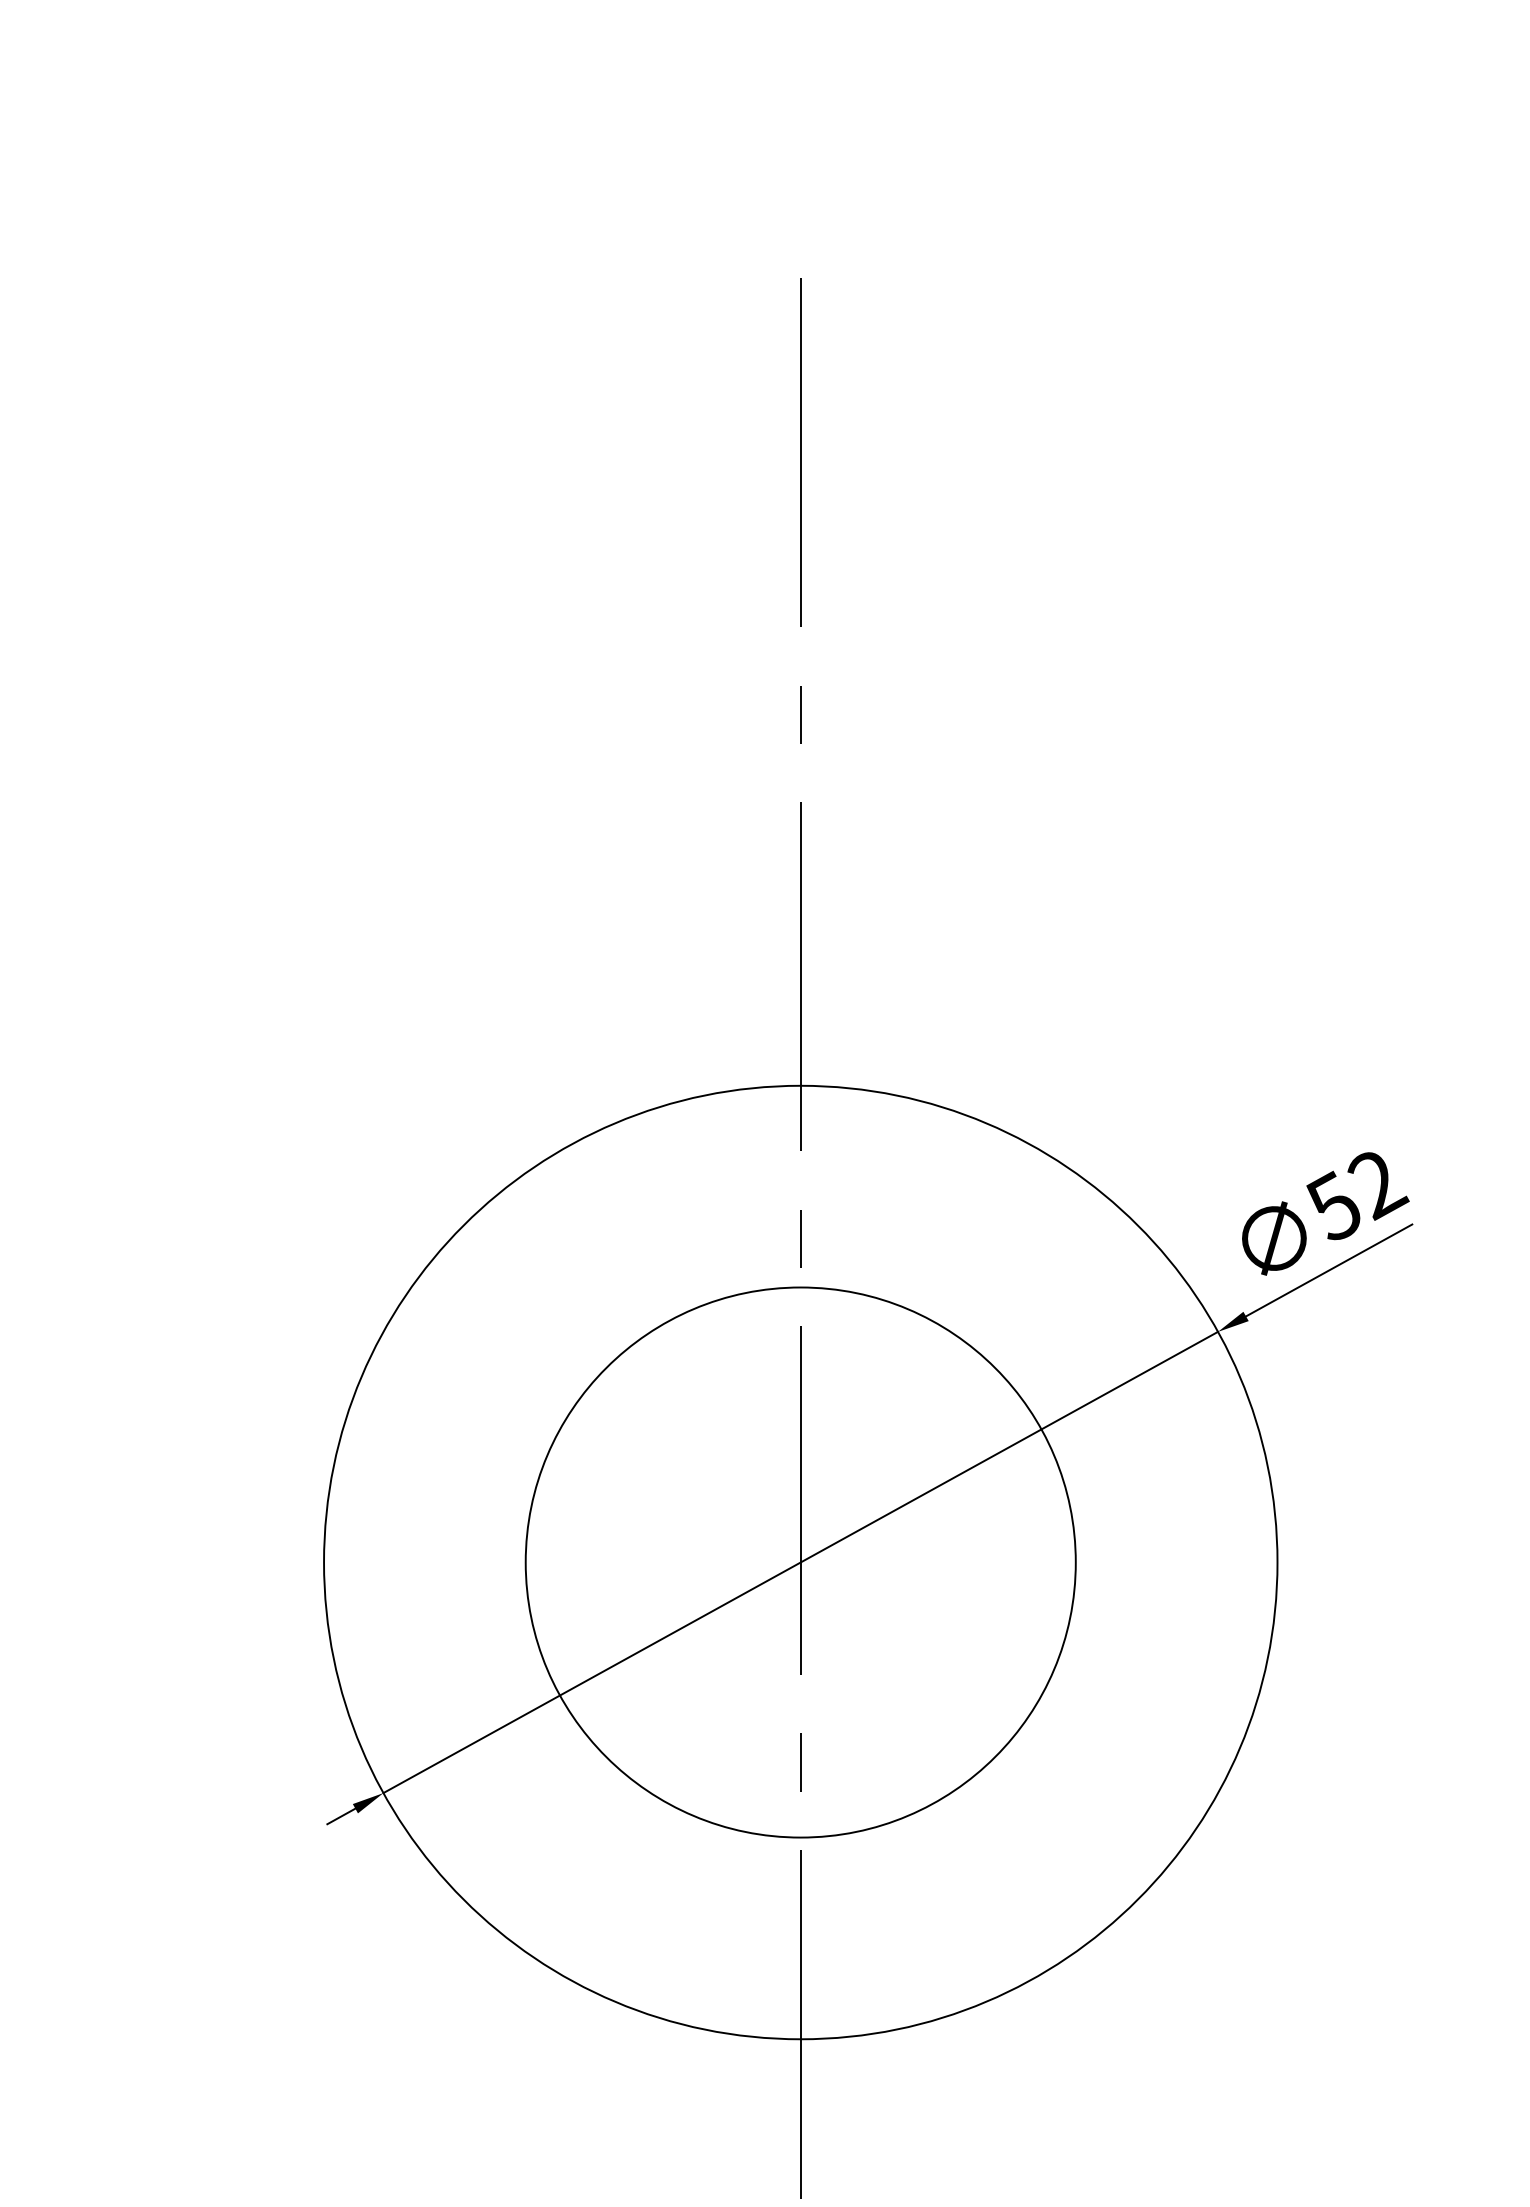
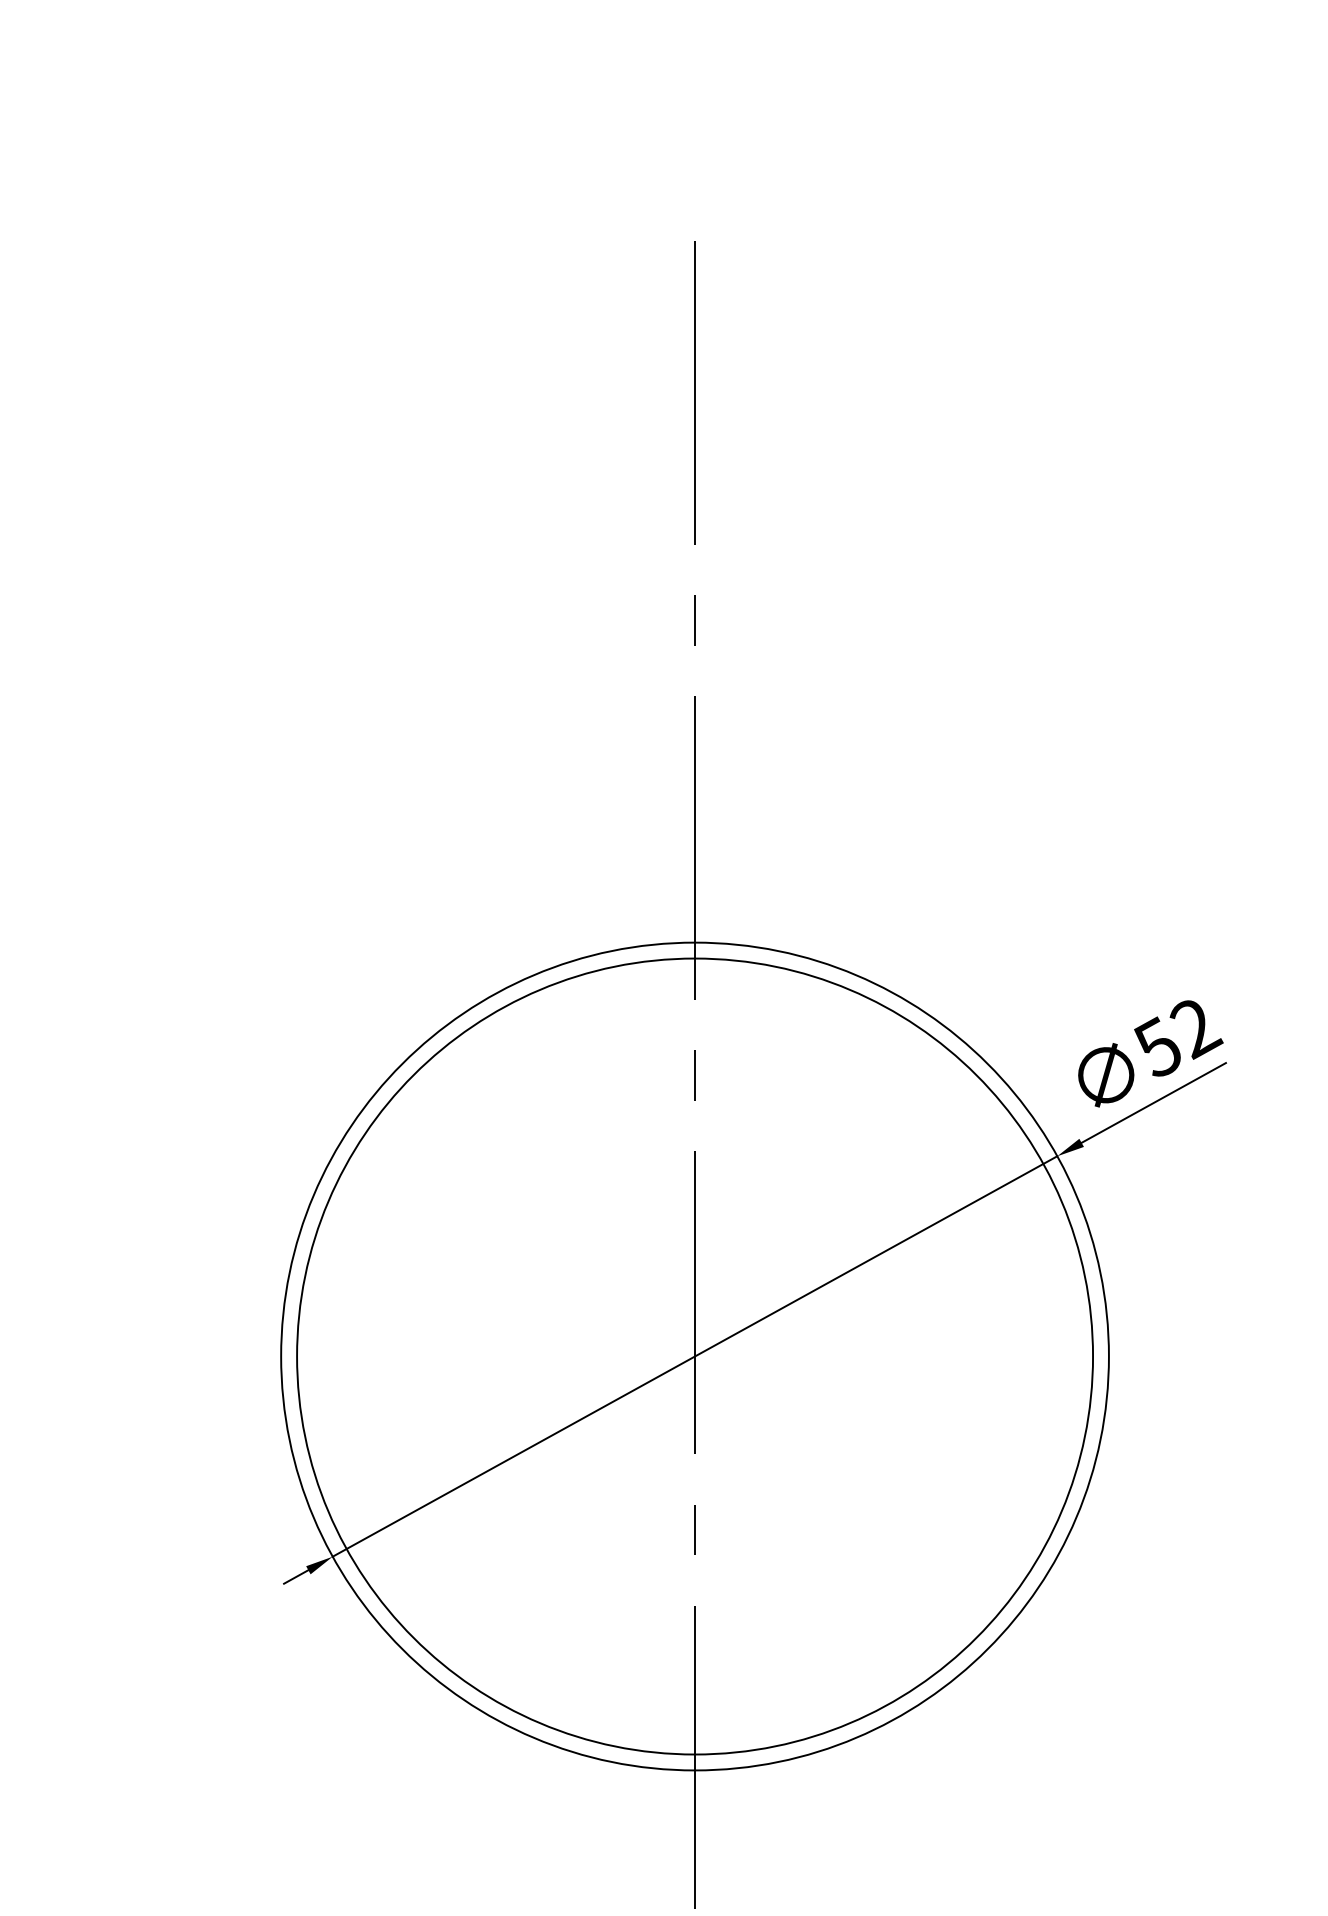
circle: (800, 1562) -> (694, 1356), size x1.67

